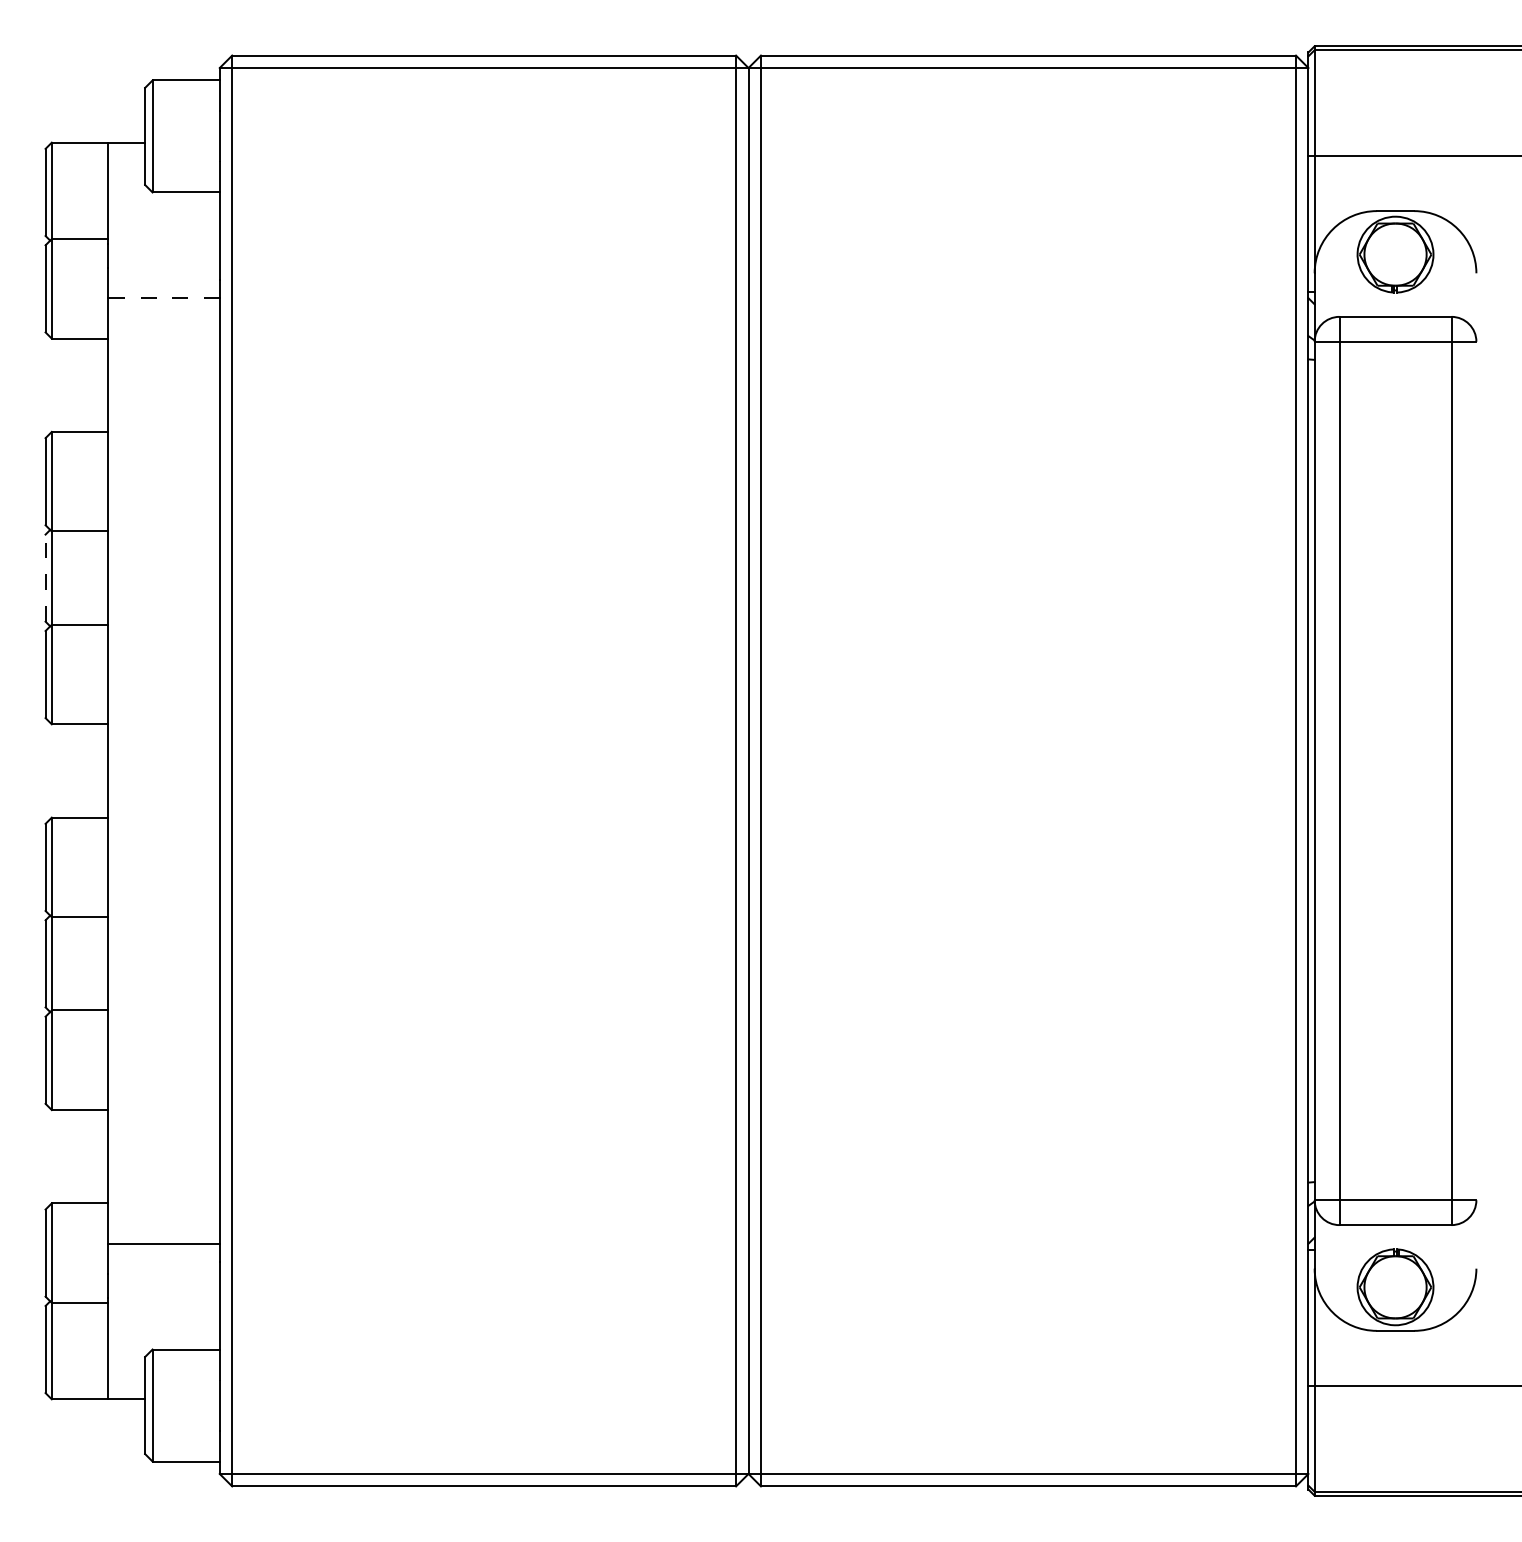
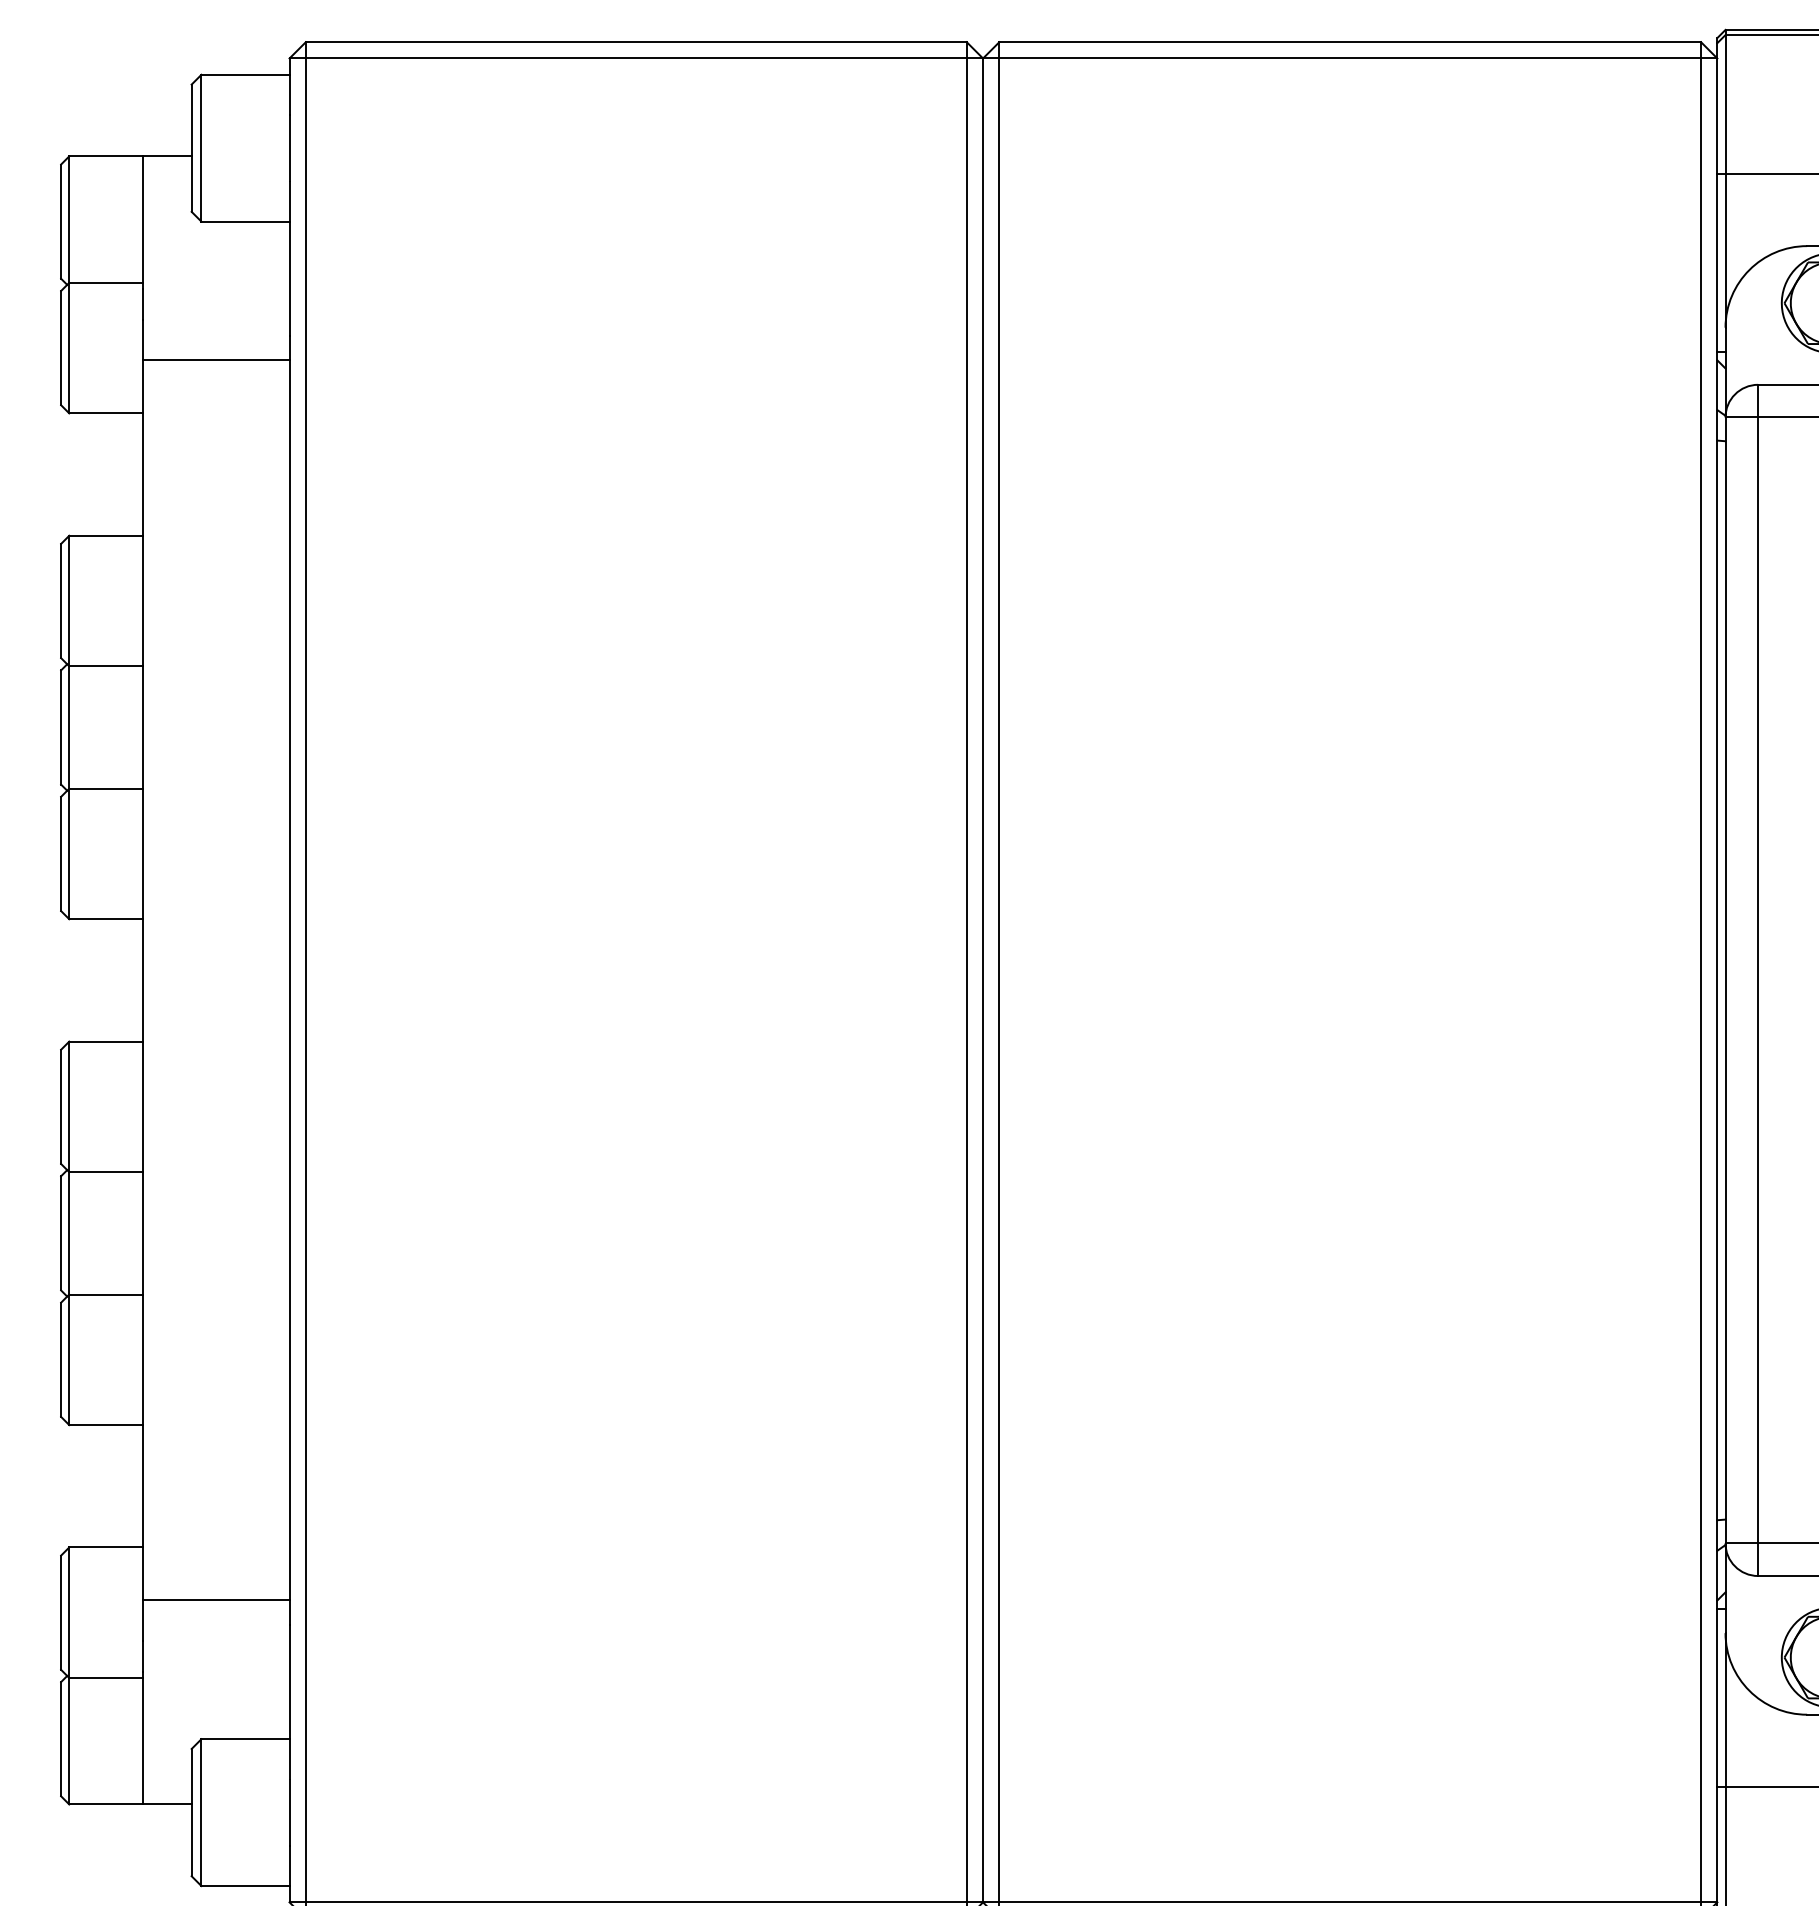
line: (163, 298) -> (215, 360), dashed -> solid
line: (45, 578) -> (61, 727), dashed -> solid

